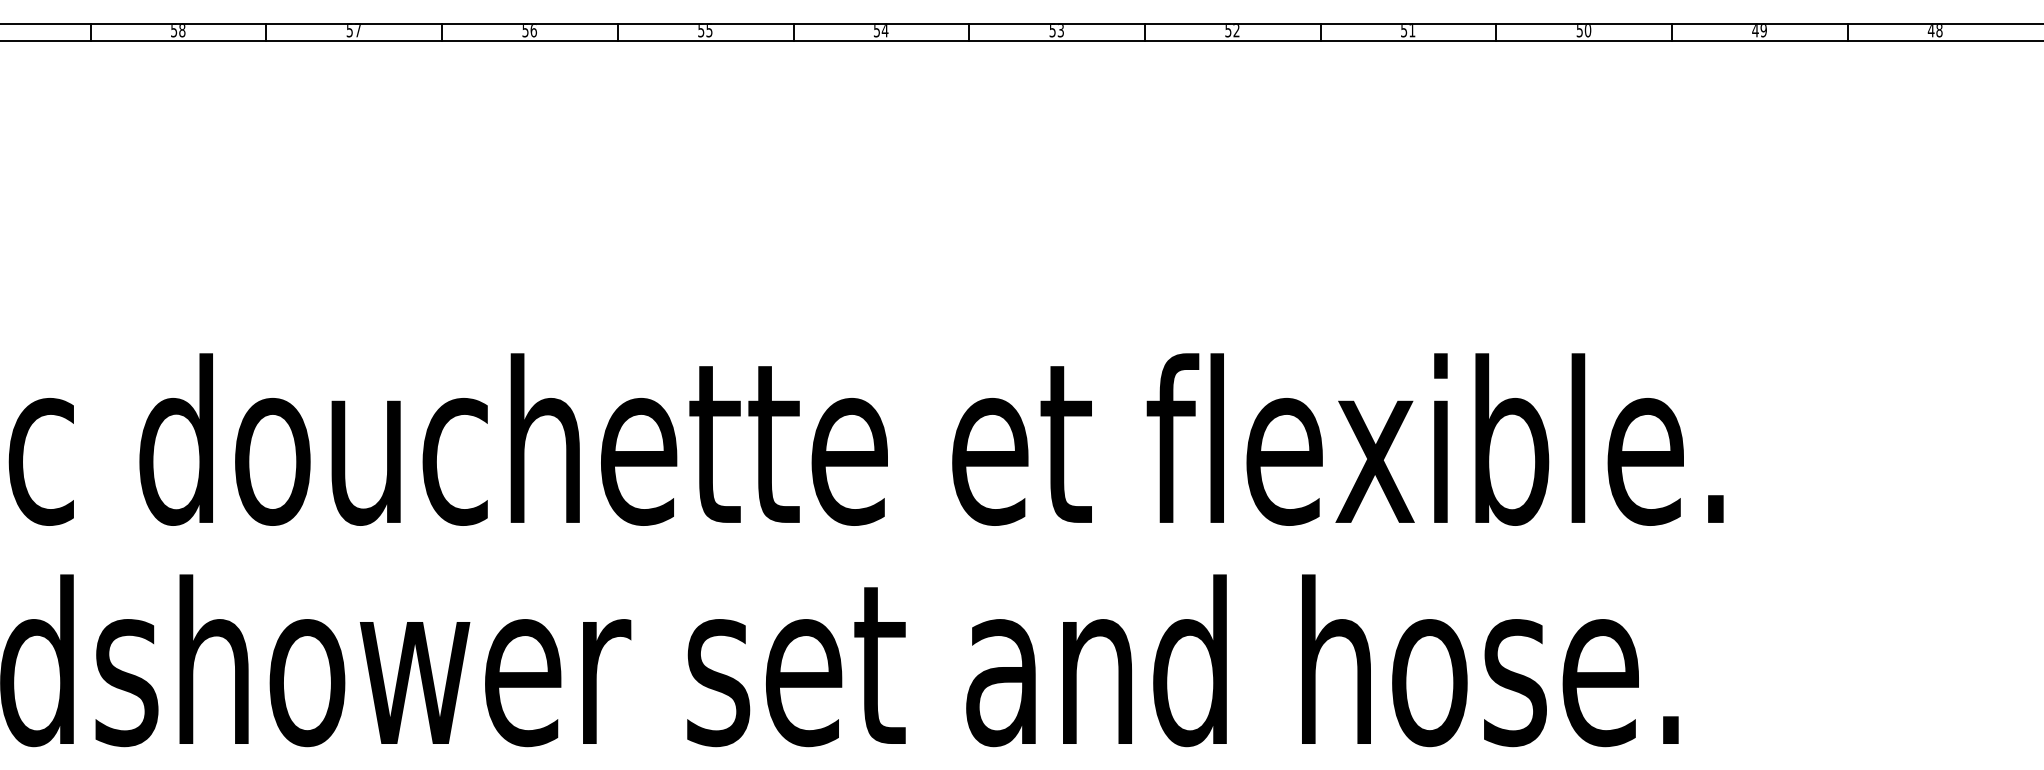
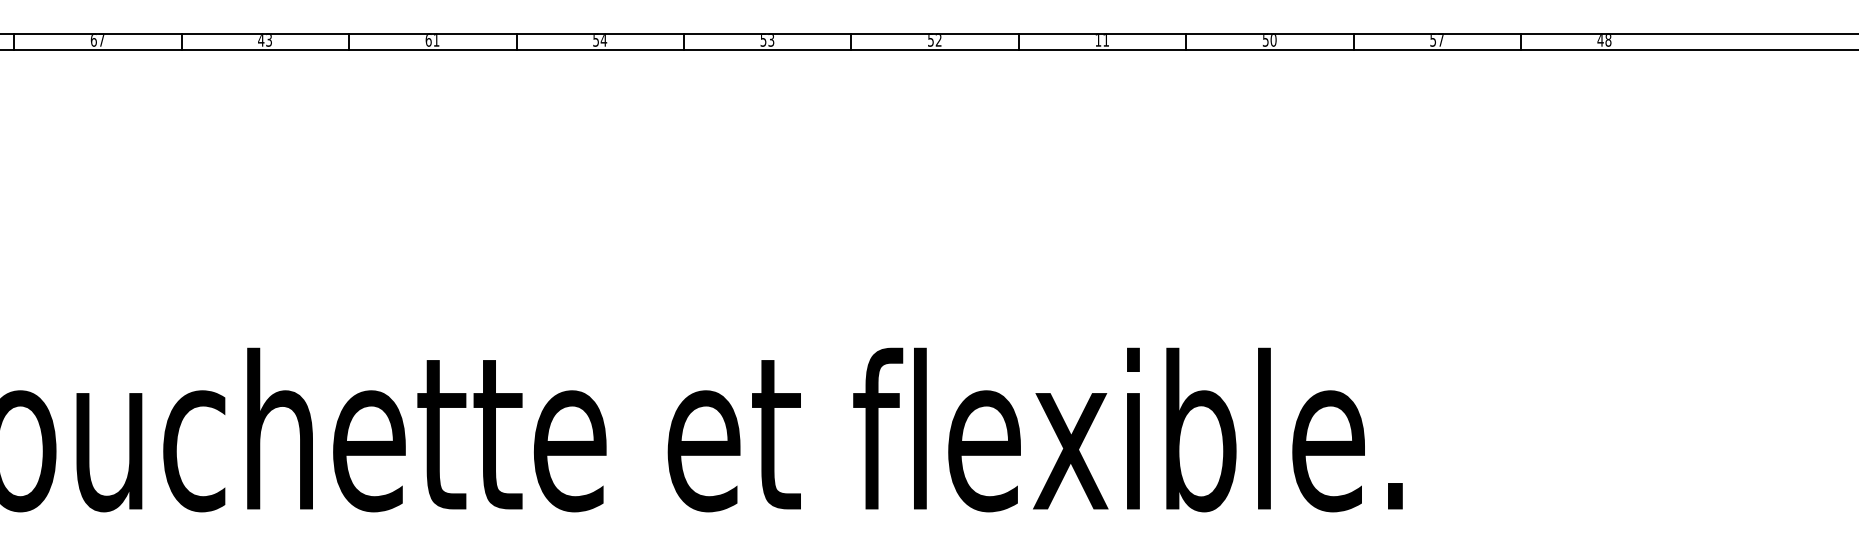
text: (349, 31) -> (93, 41), 57 -> 67
text: (529, 31) -> (265, 41), 56 -> 43
text: (705, 31) -> (432, 41), 55 -> 61
text: (1404, 31) -> (1098, 41), 51 -> 11
text: (1759, 31) -> (1436, 41), 49 -> 57

